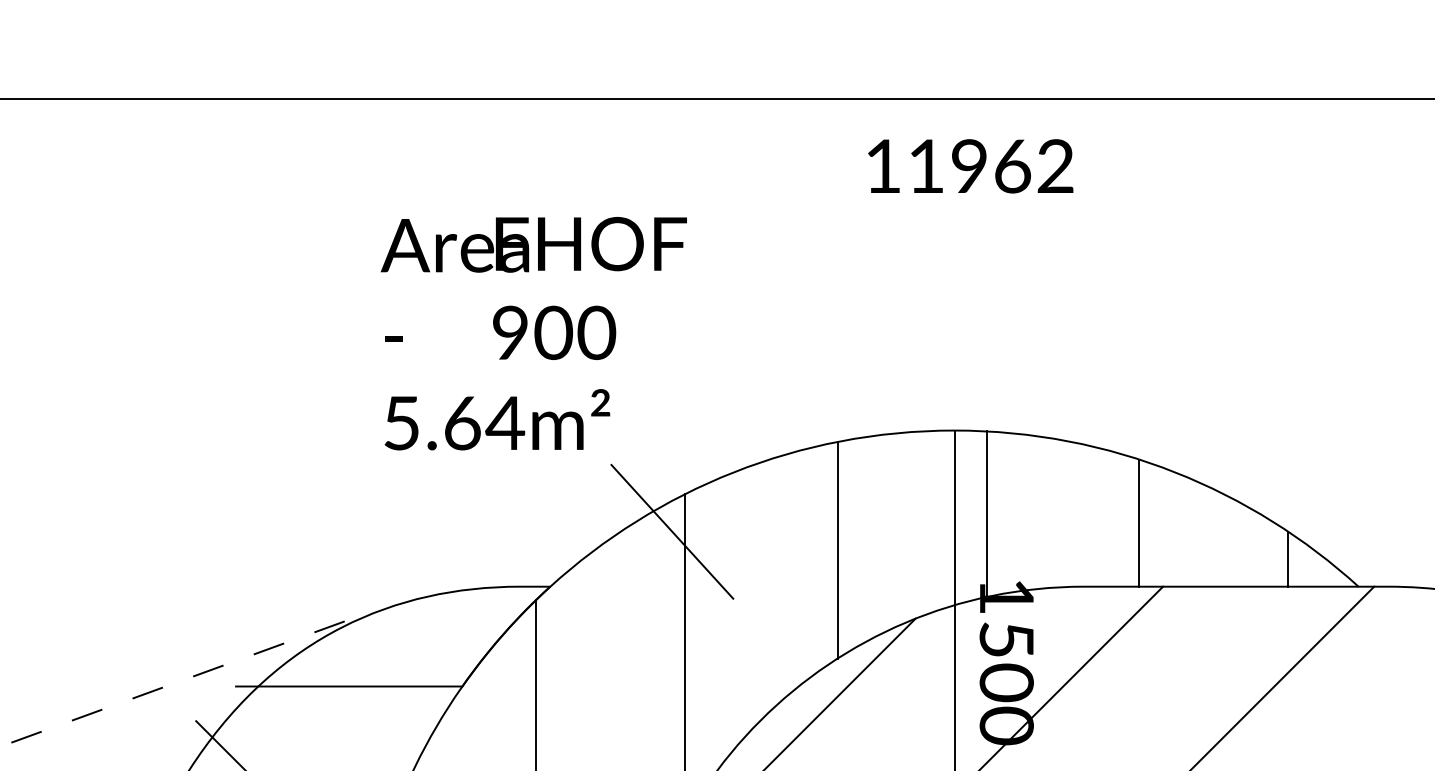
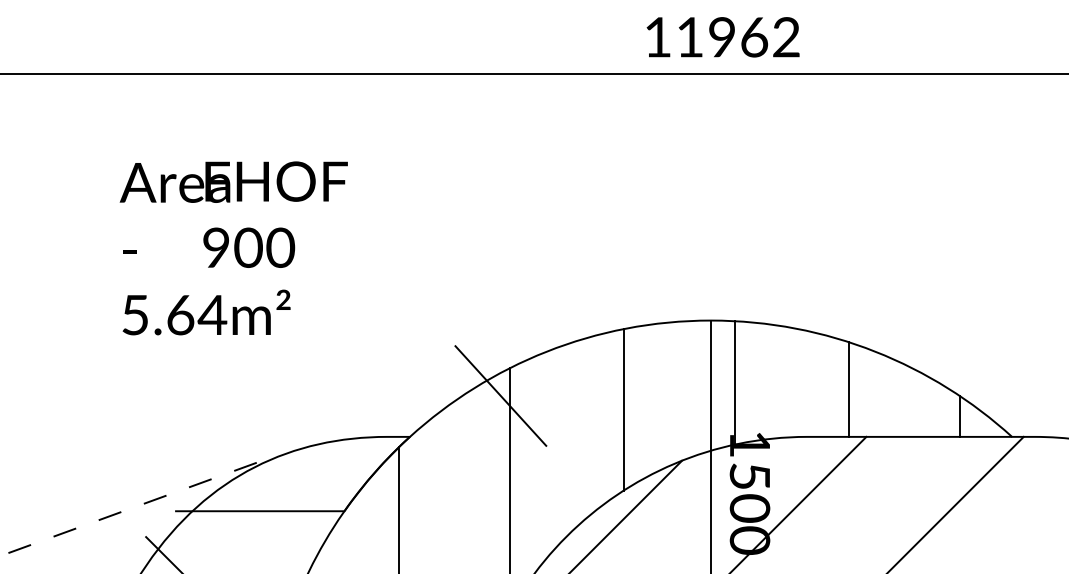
text: (970, 166) -> (722, 37), moved
text: (533, 333) -> (233, 248), moved

